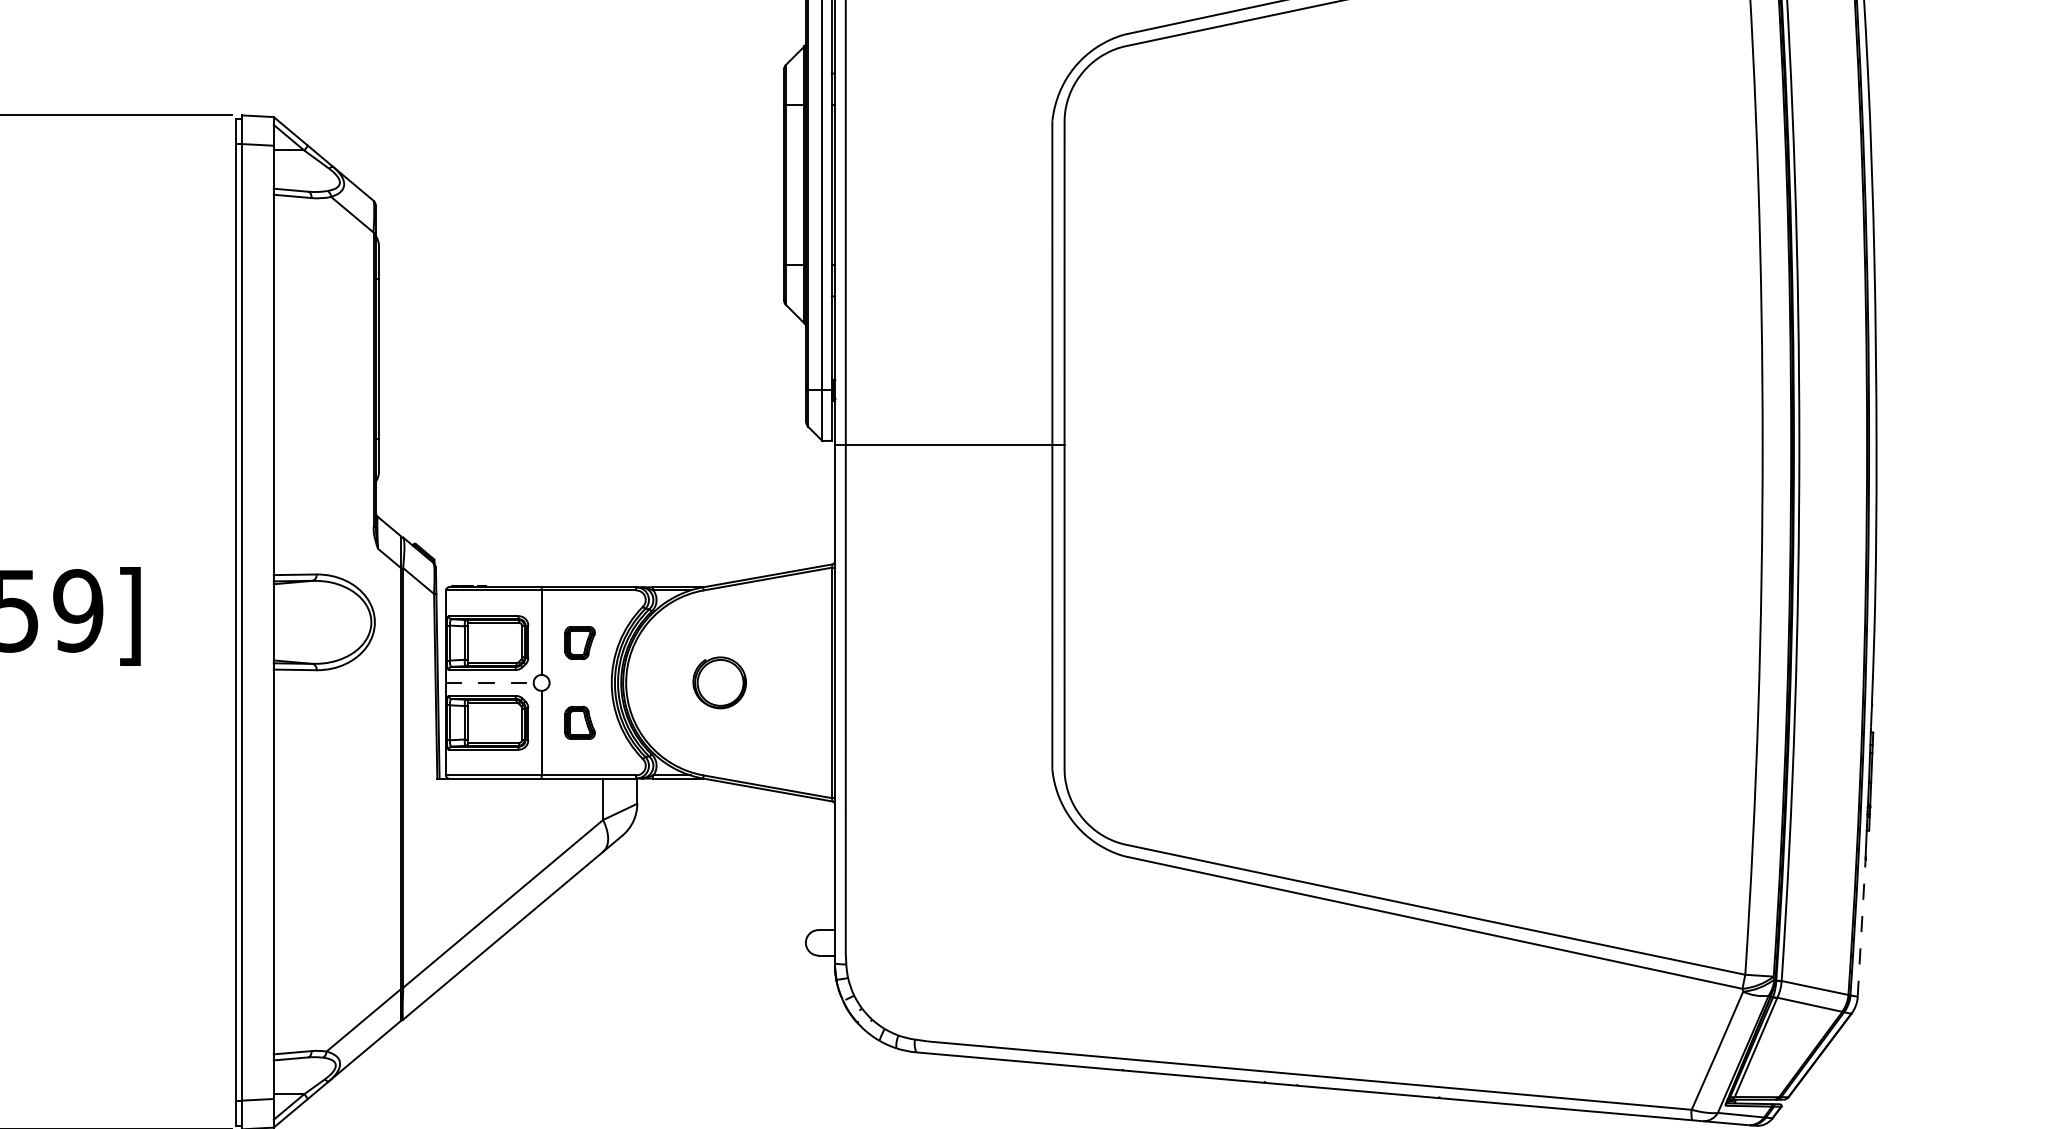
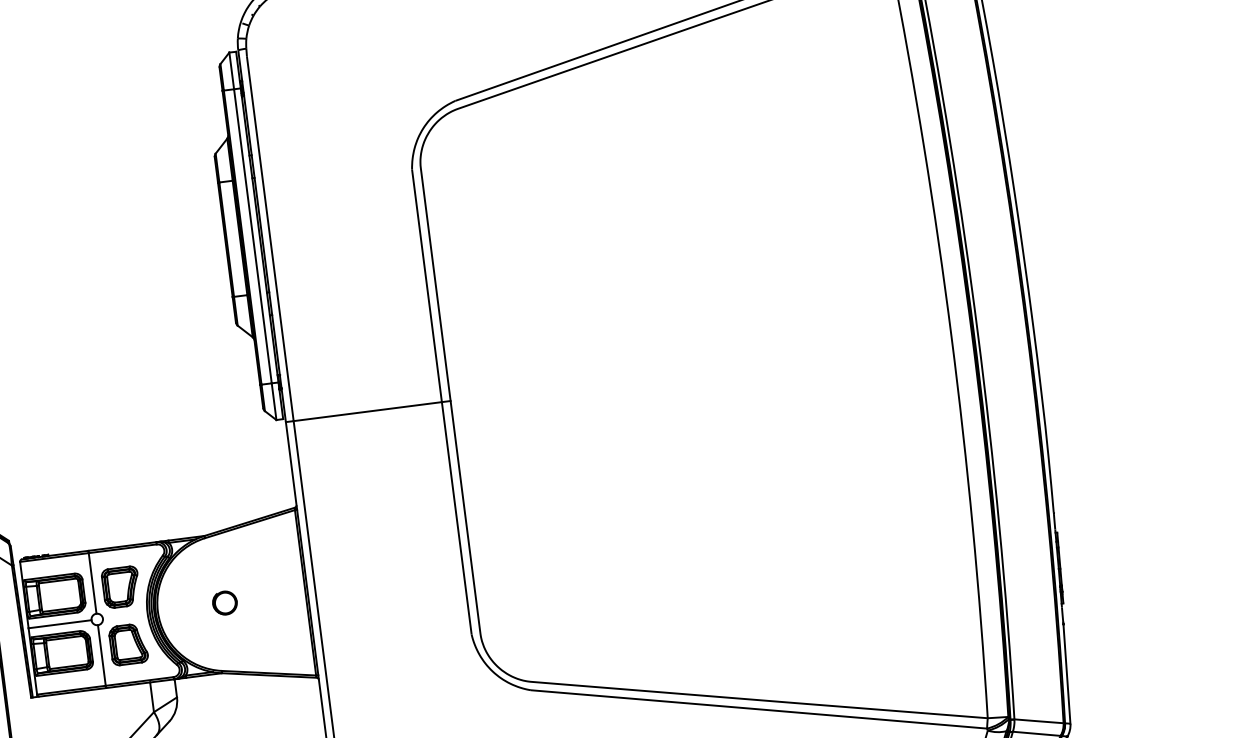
part: (579, 642) -> (120, 586), size x1.67
line: (489, 682) -> (59, 623), dashed -> solid
part: (719, 682) -> (224, 602), size x0.62
part: (579, 722) -> (128, 644), size x1.67
line: (1861, 928) -> (1066, 674), dashed -> solid

